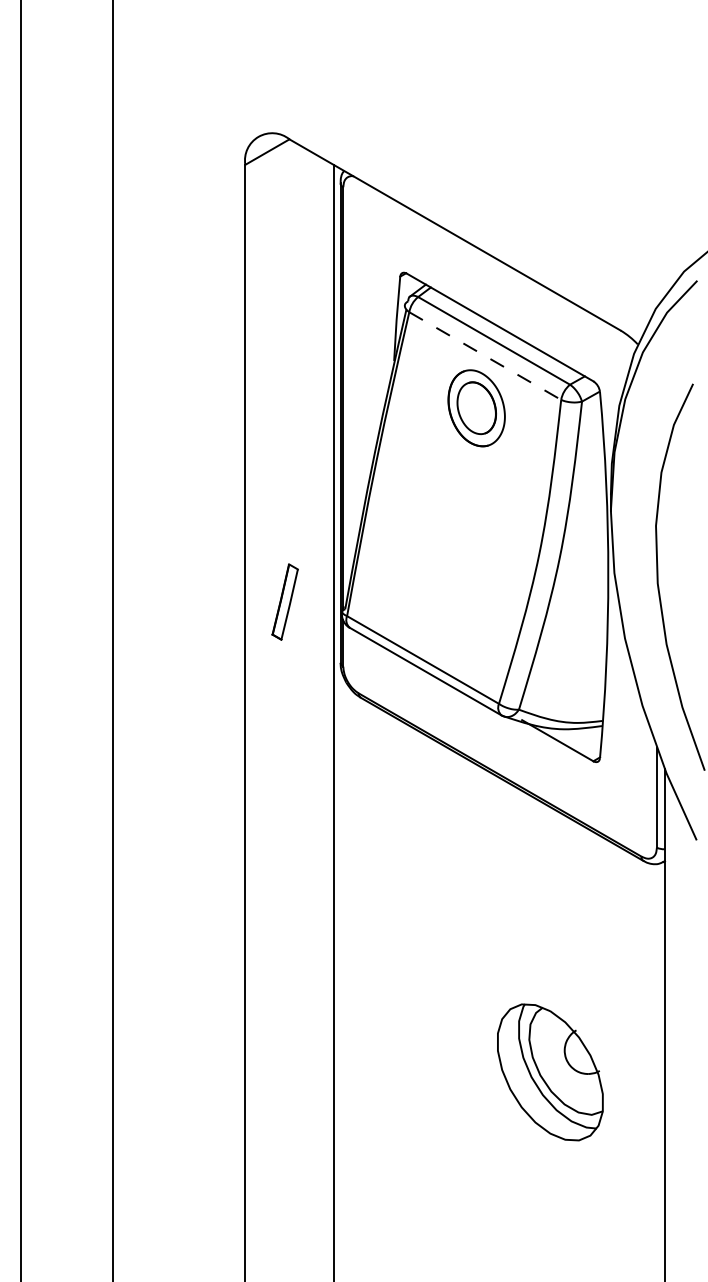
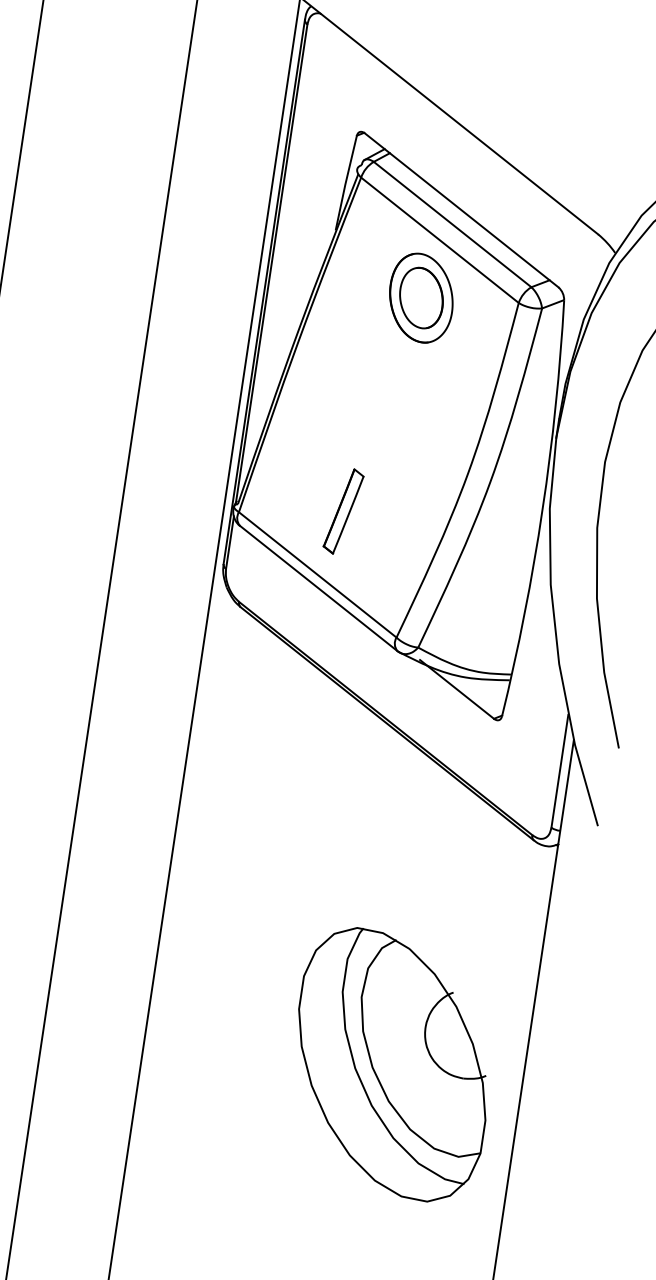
line: (485, 356) -> (440, 240), dashed -> solid
part: (284, 601) -> (342, 510), moved
part: (550, 1072) -> (392, 1064), size x1.67

